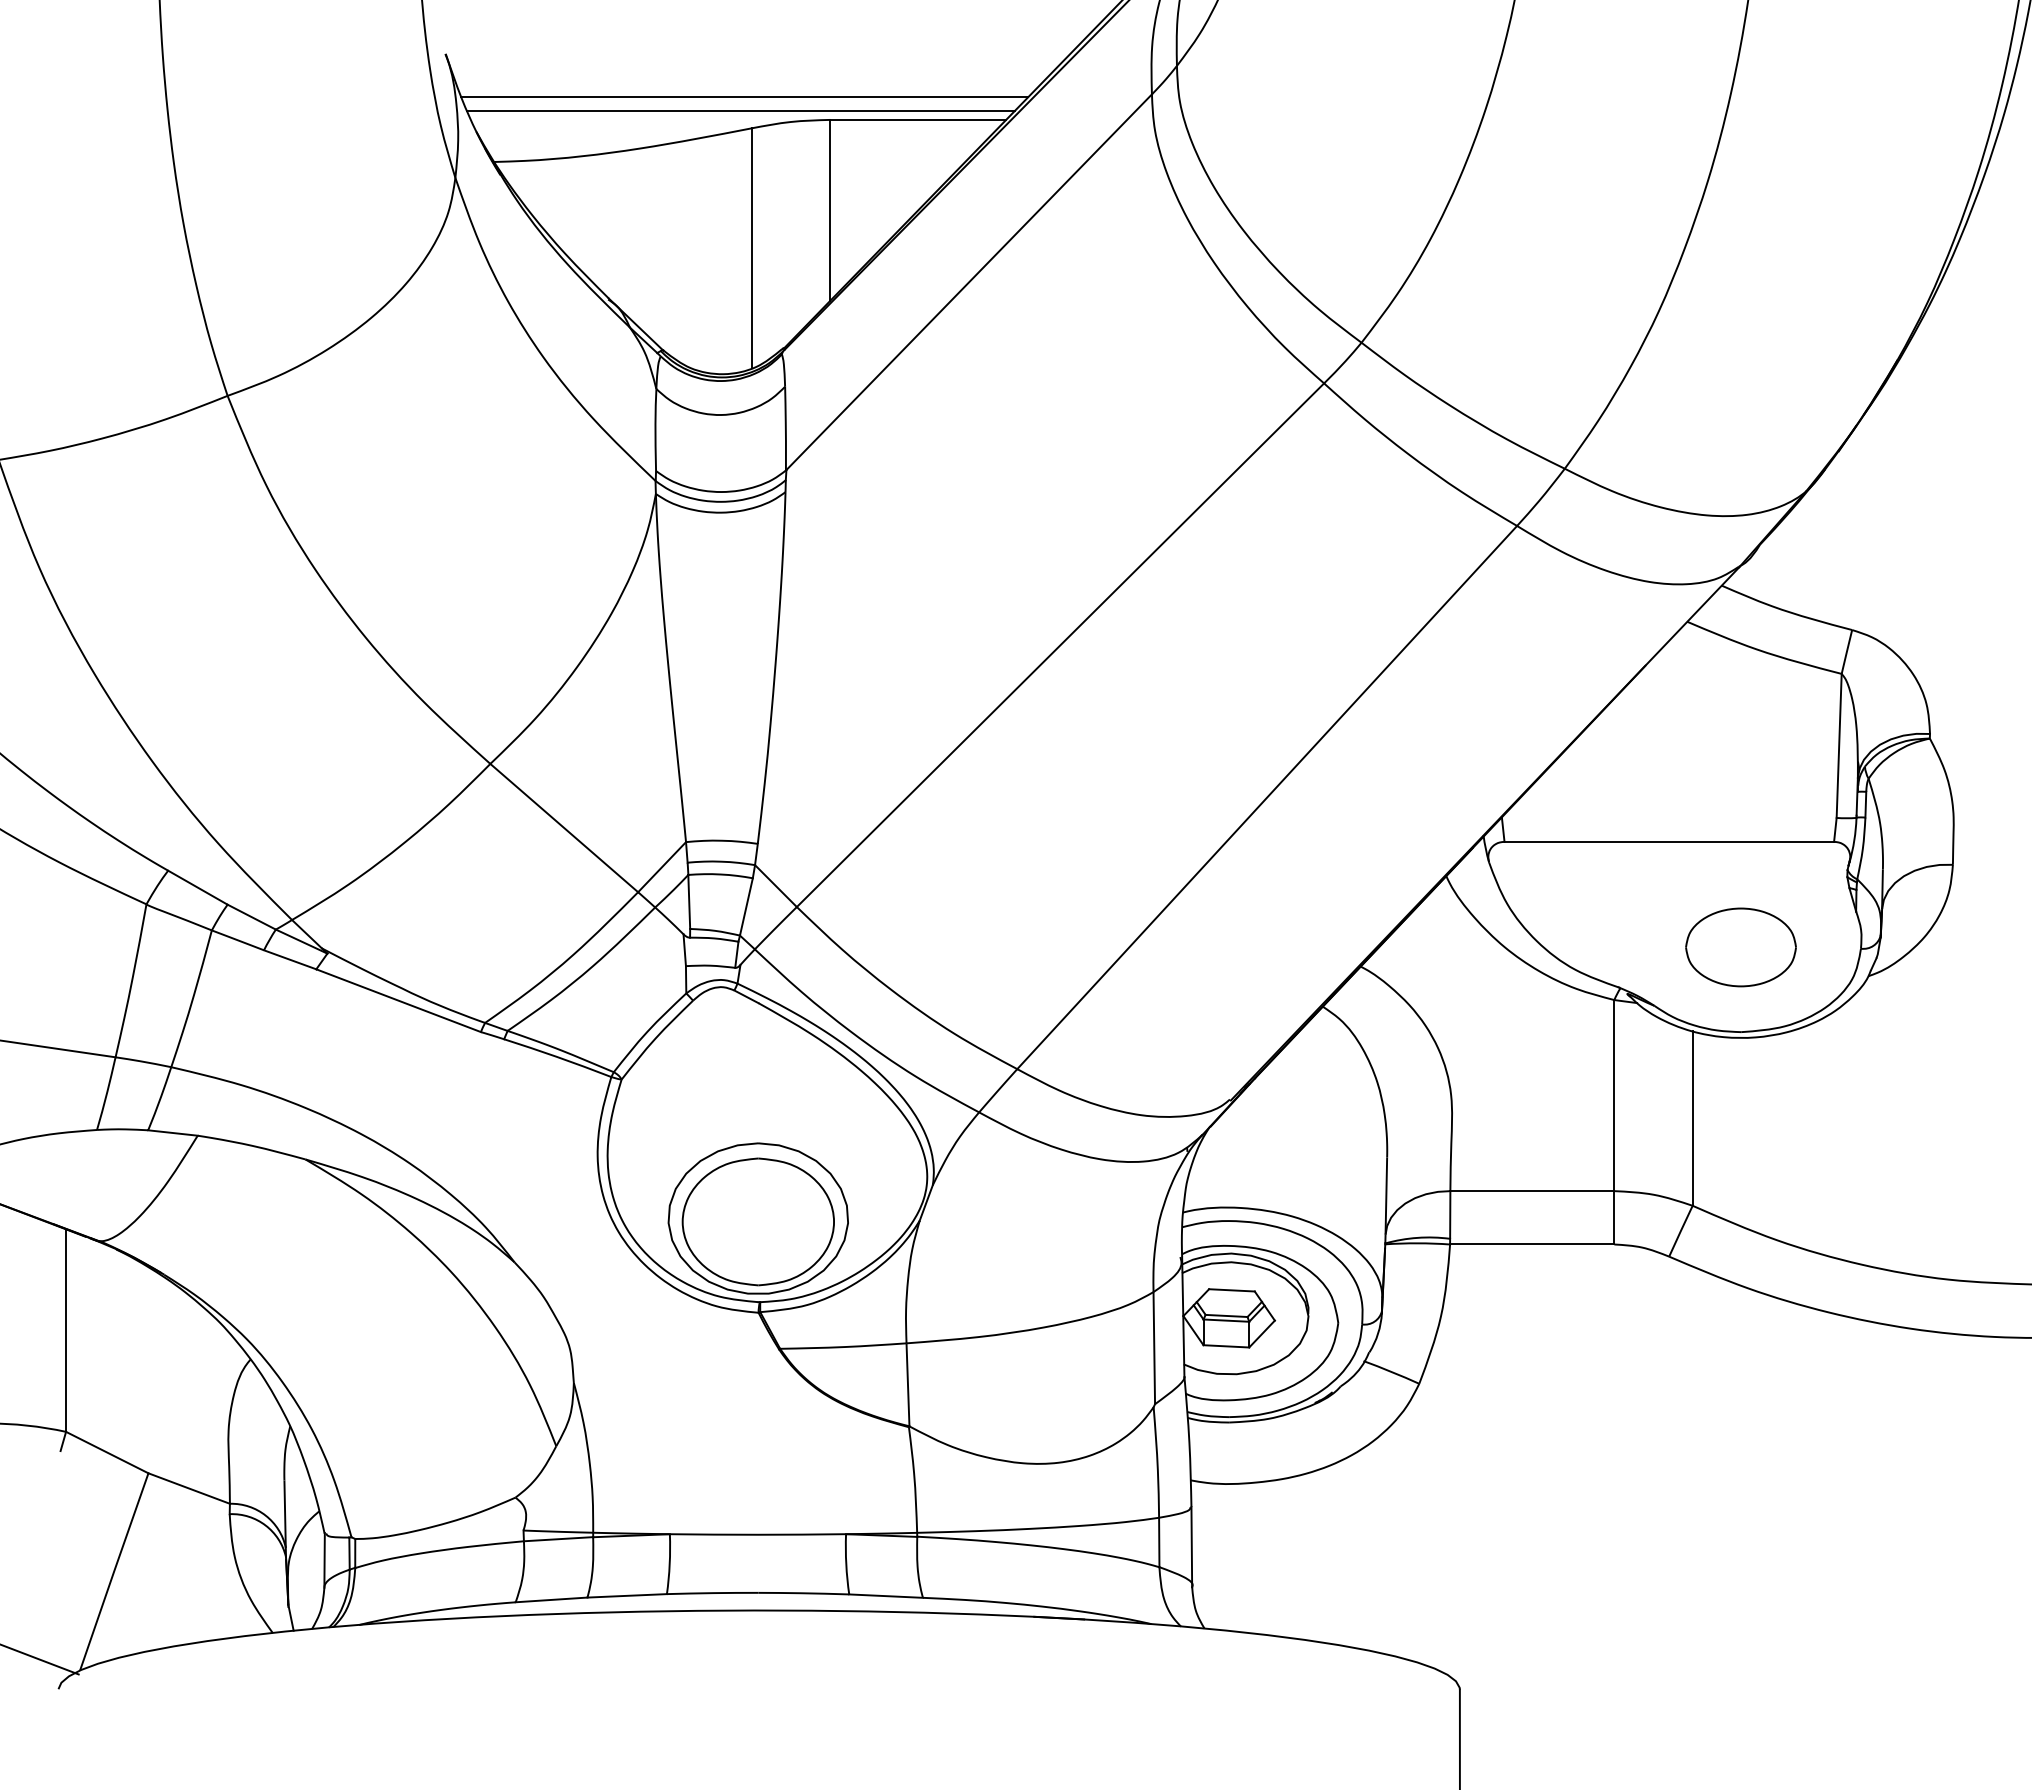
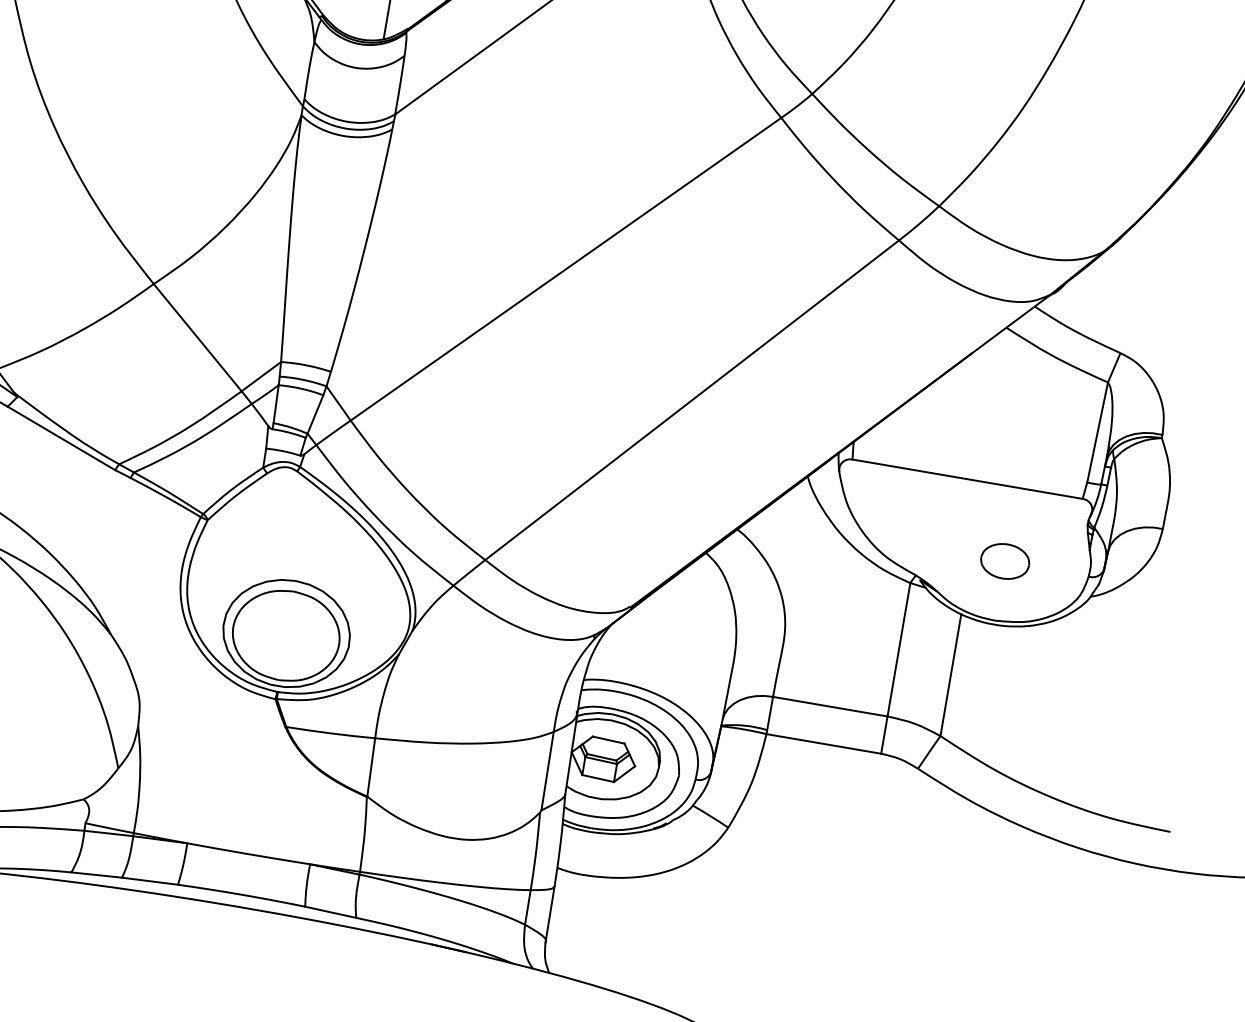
part: (1741, 947) -> (1005, 561), size x0.62

